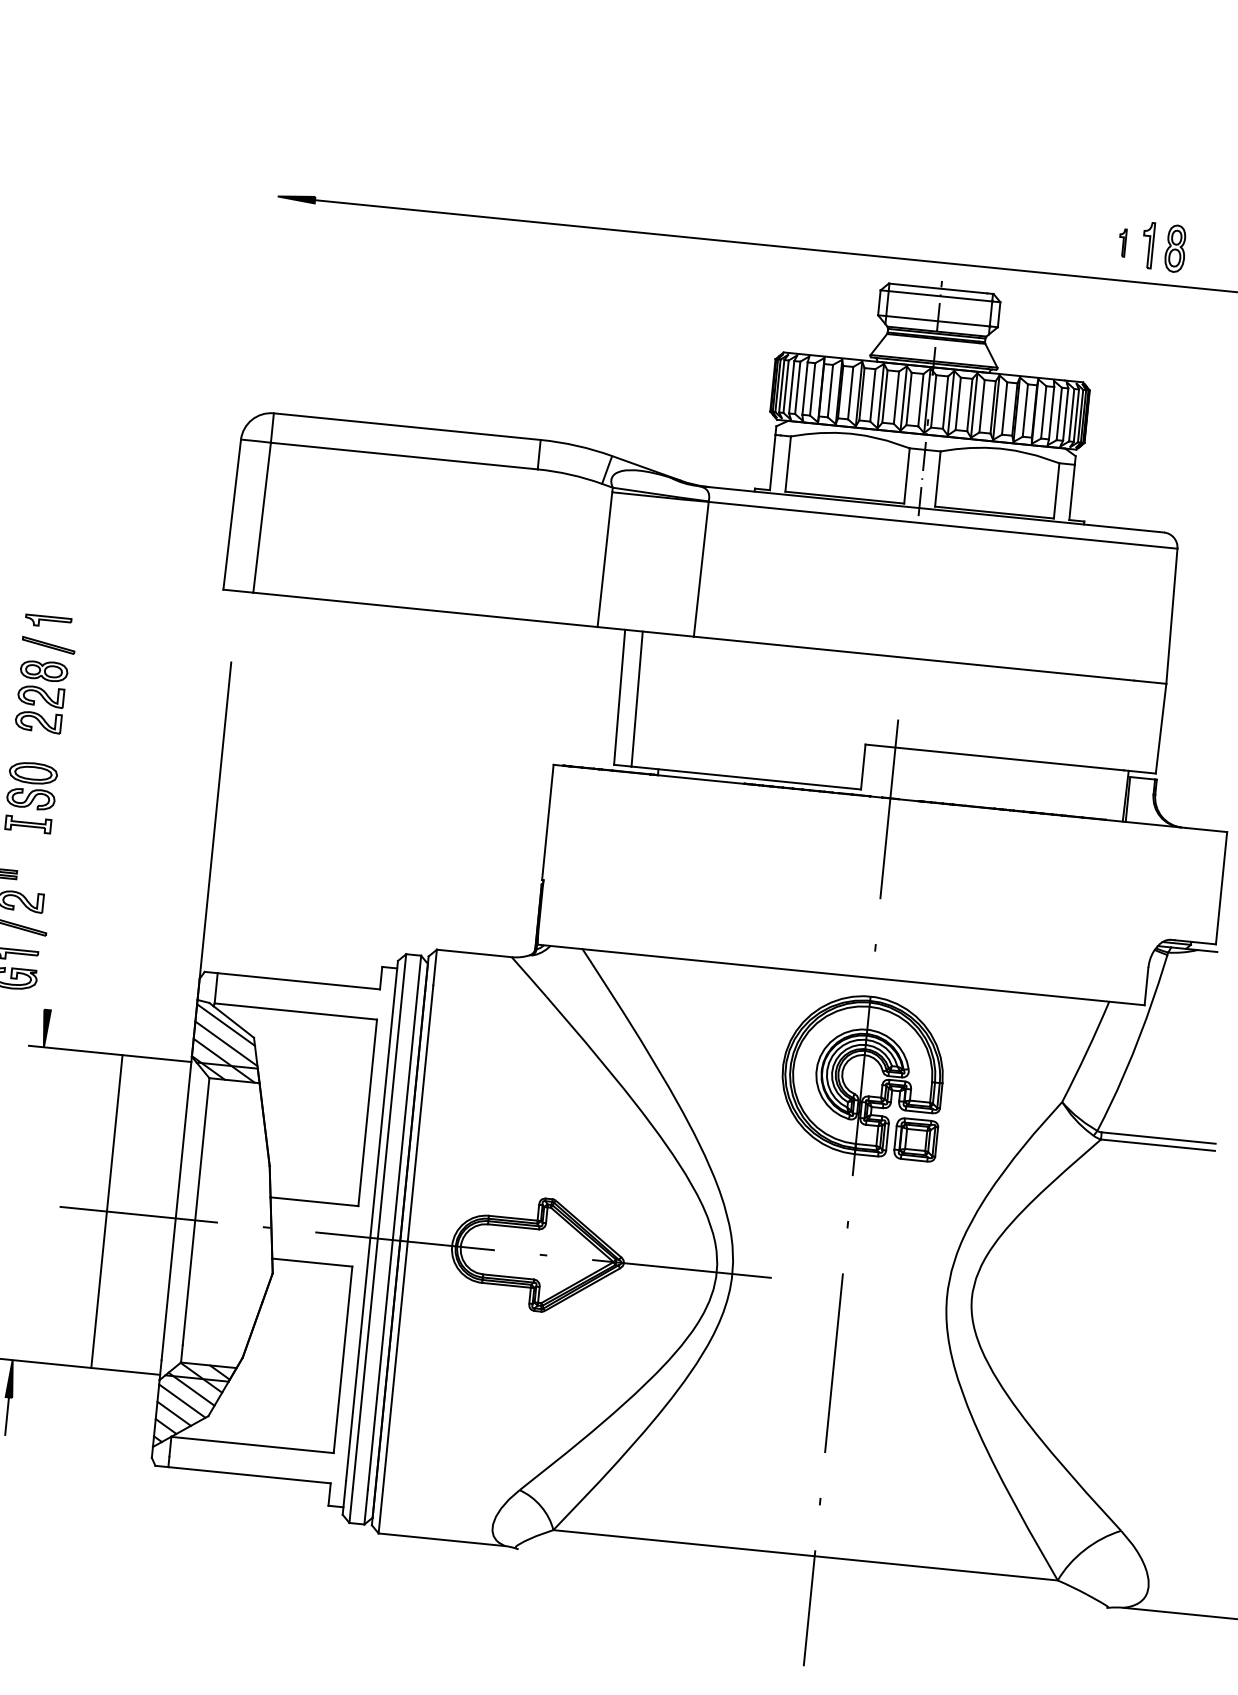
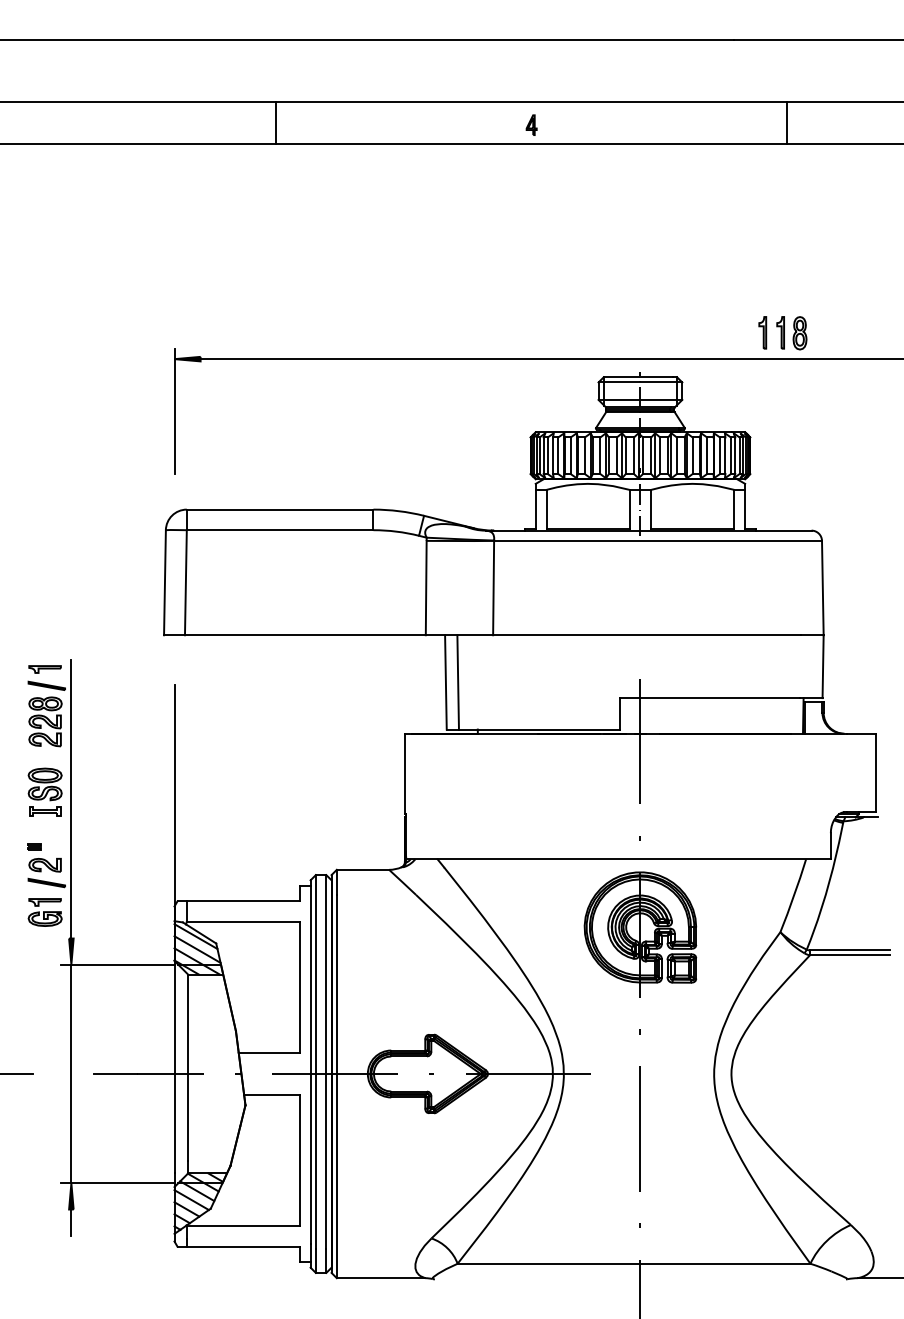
part: (1122, 242) -> (762, 332), size x1.67
line: (270, 271) -> (174, 411), added
line: (67, 809) -> (71, 798), added
line: (107, 1210) -> (71, 1073), moved

